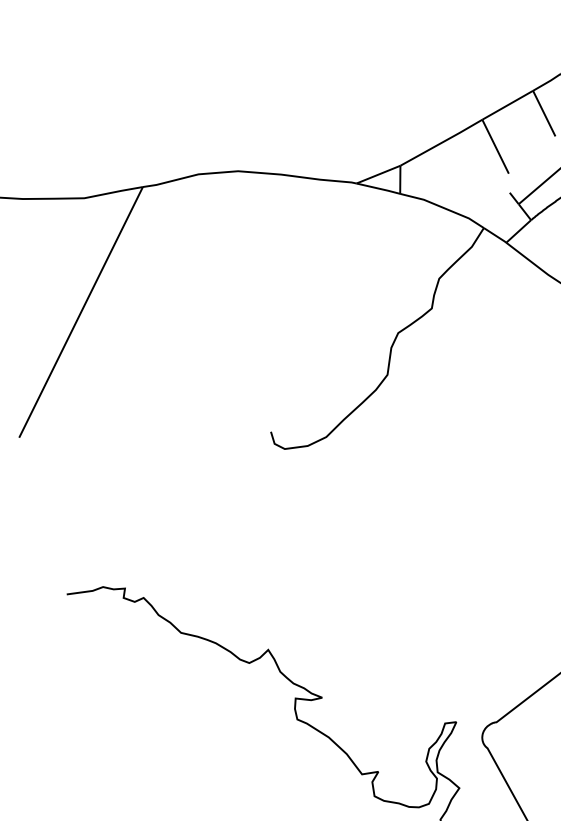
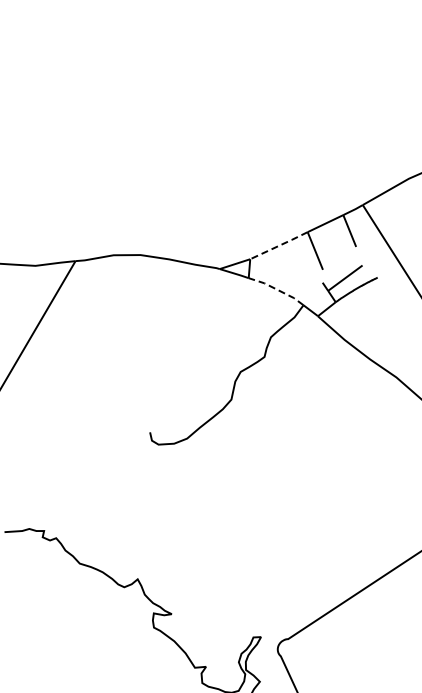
line: (442, 142) -> (279, 245), solid -> dashed
line: (442, 207) -> (276, 289), solid -> dashed

